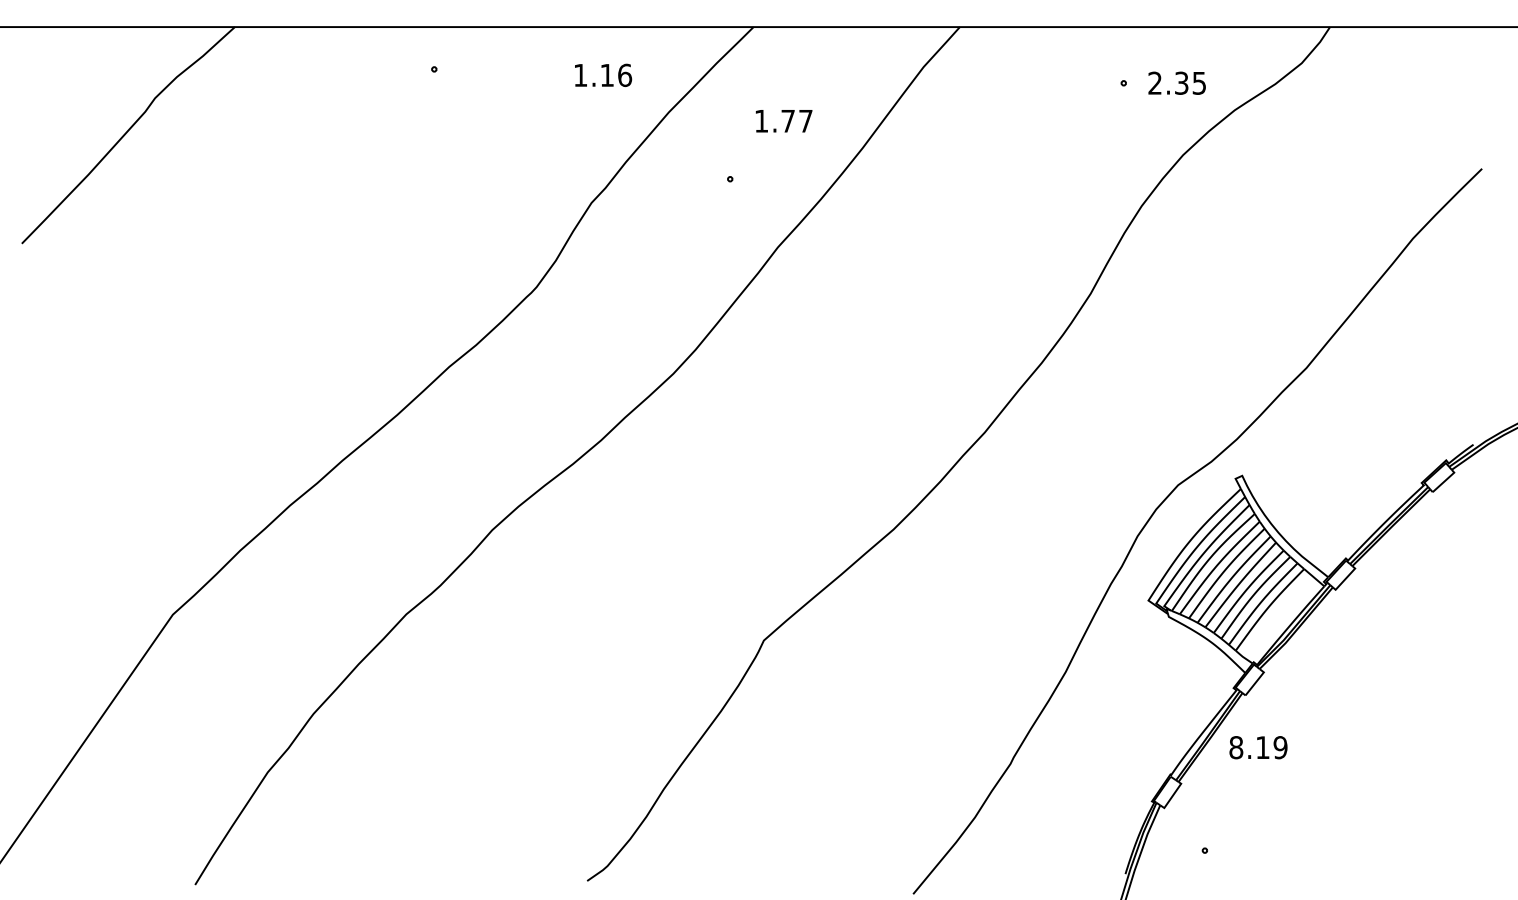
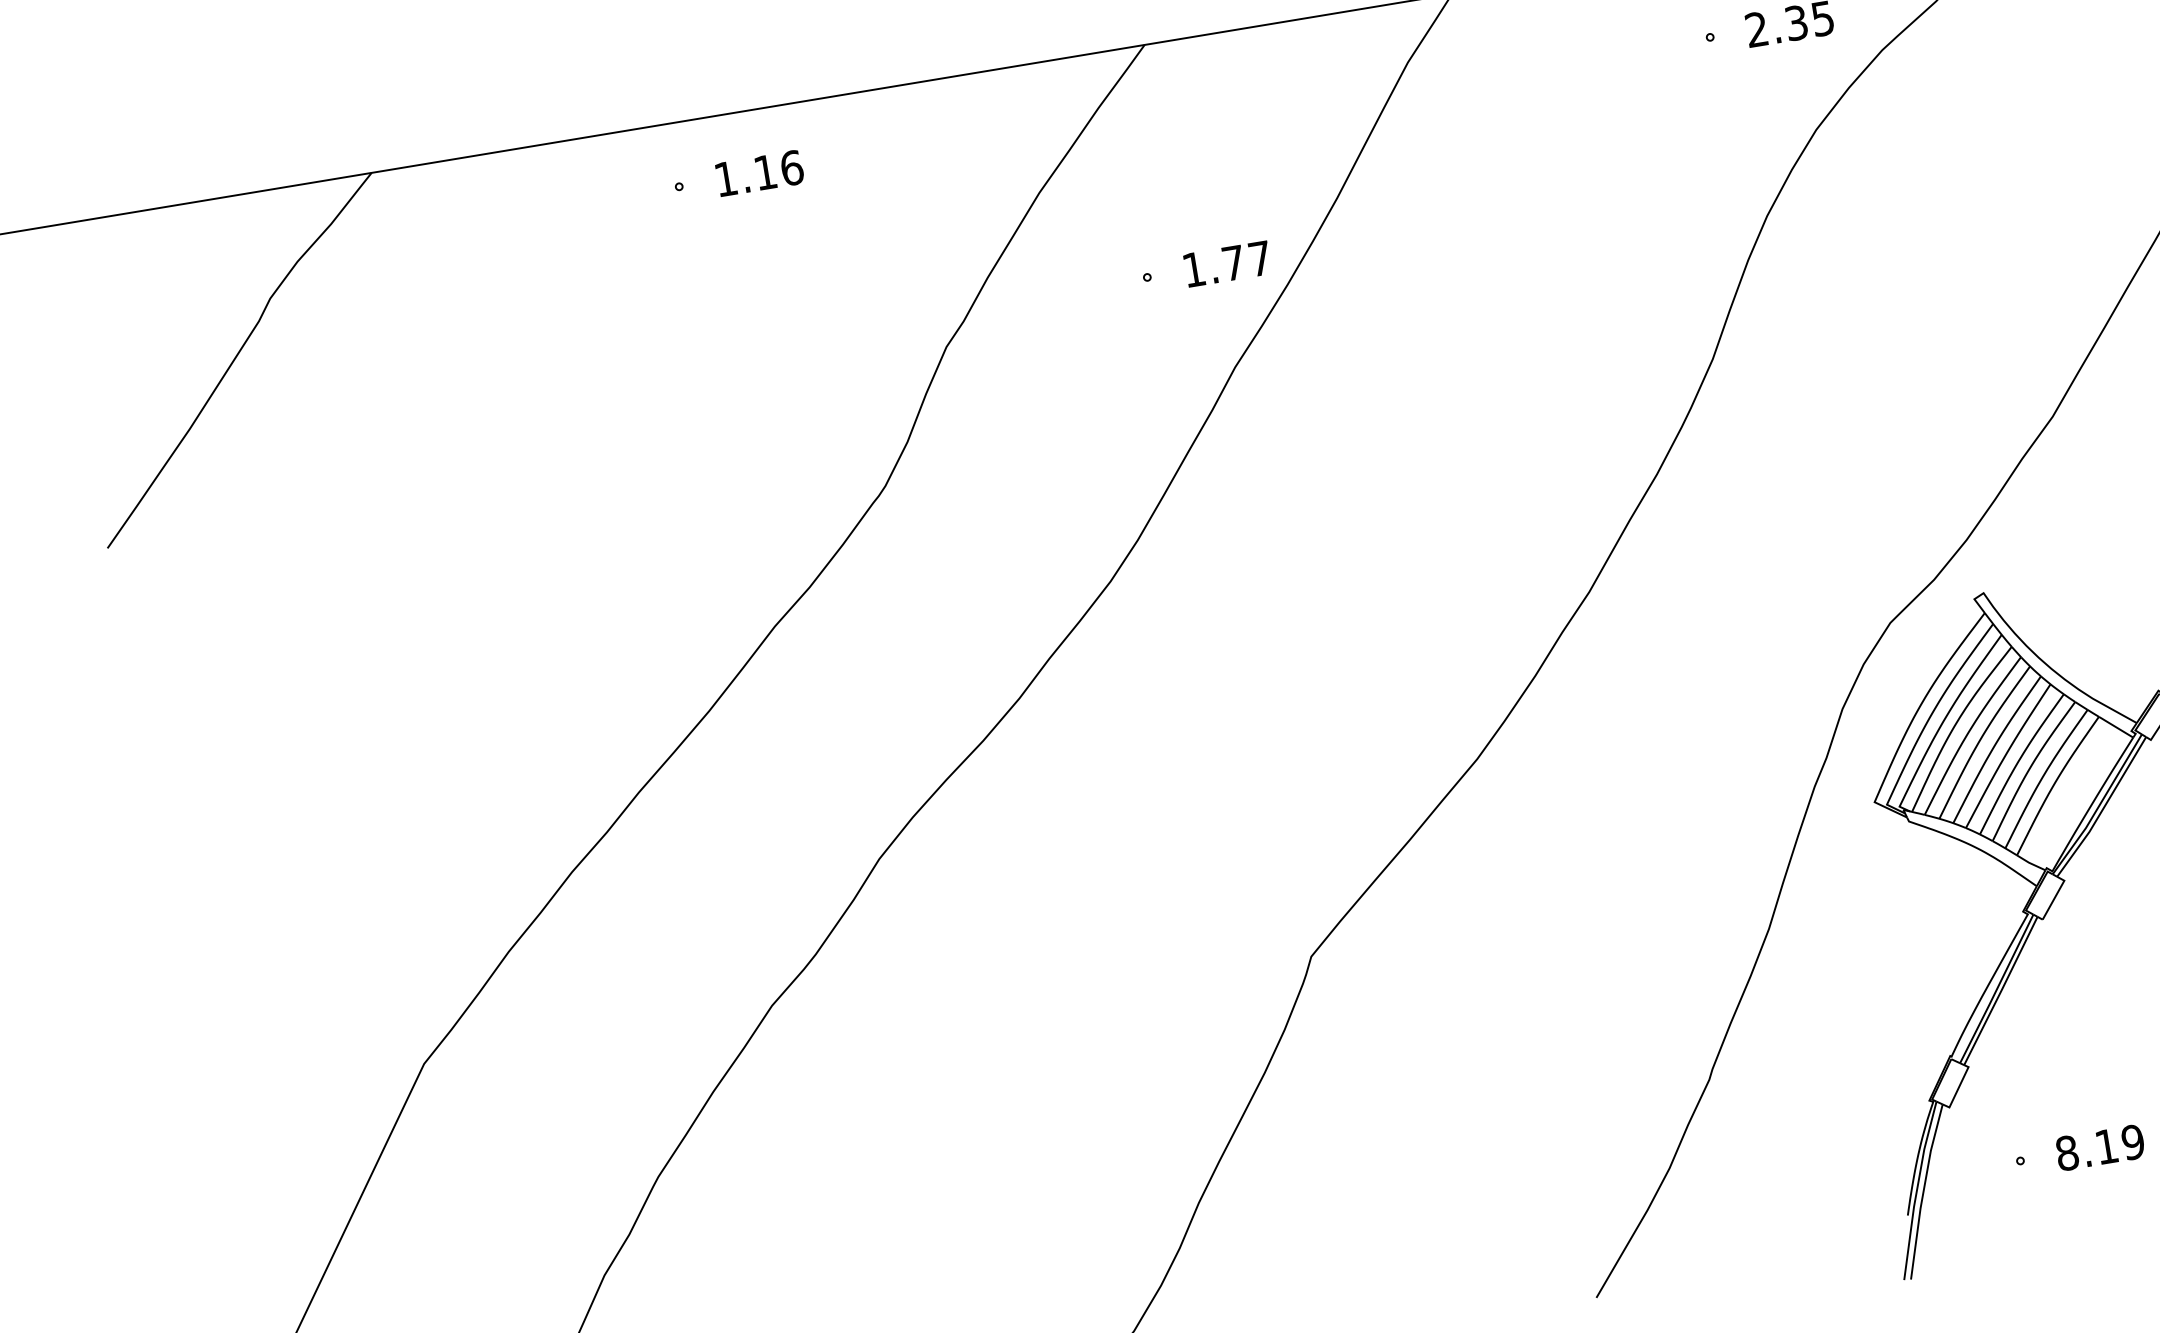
text: (603, 74) -> (759, 172), moved
text: (783, 121) -> (1226, 264), moved
text: (1258, 747) -> (2100, 1147), moved

